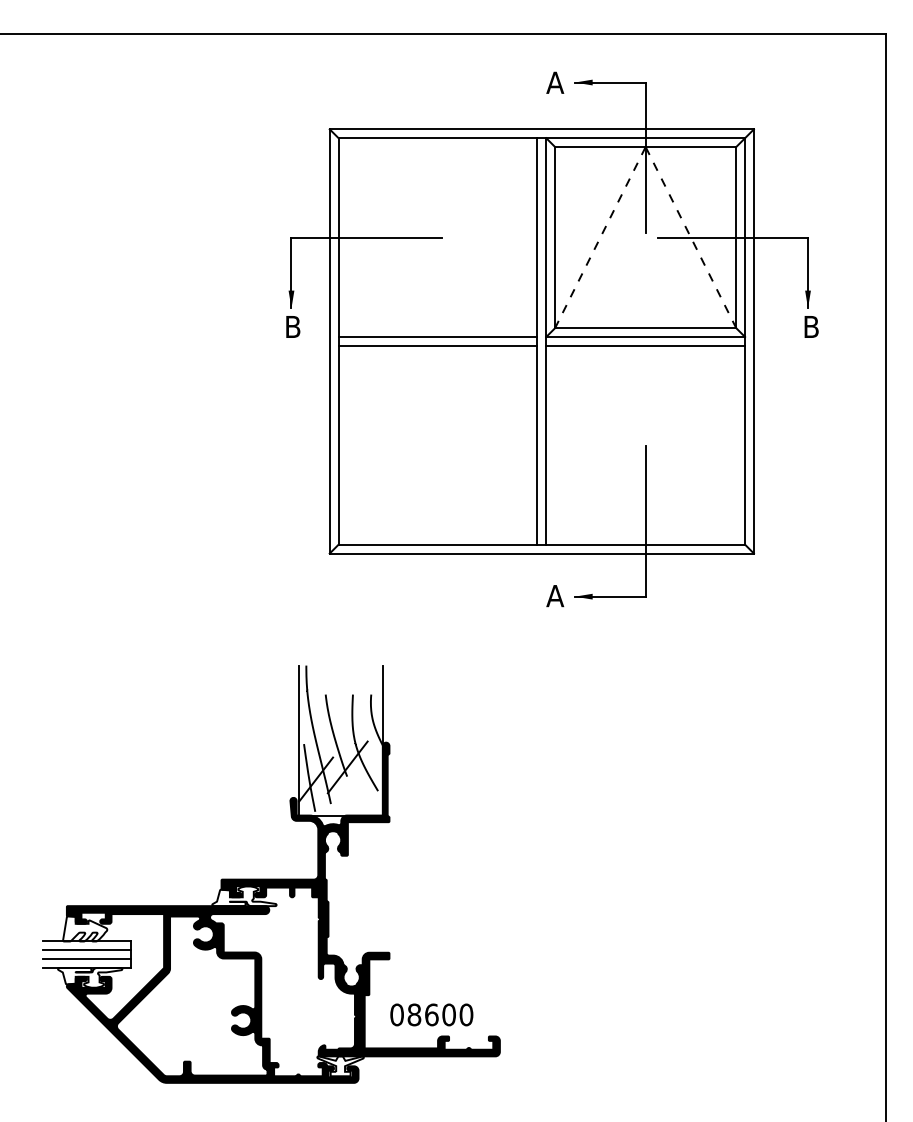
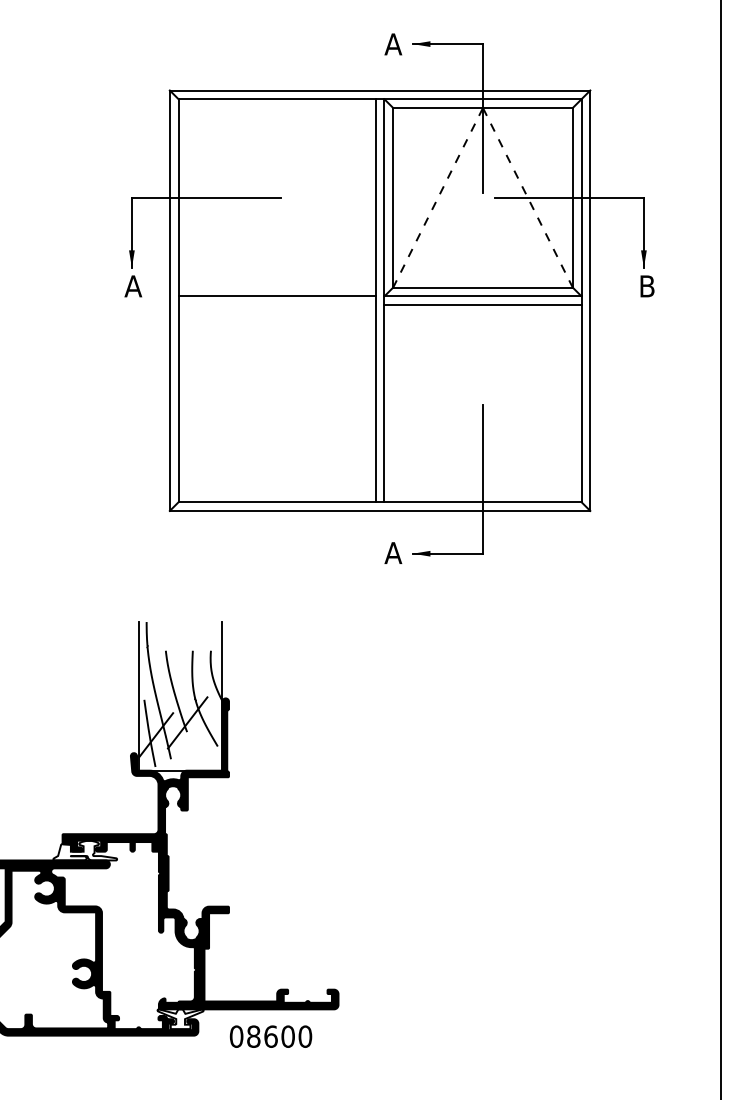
text: (292, 326) -> (132, 285), B -> A
line: (437, 345) -> (276, 304), removed
text: (431, 1014) -> (270, 1036), moved

